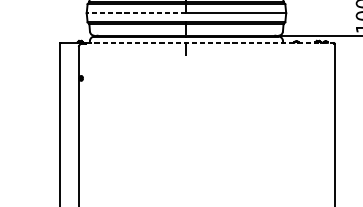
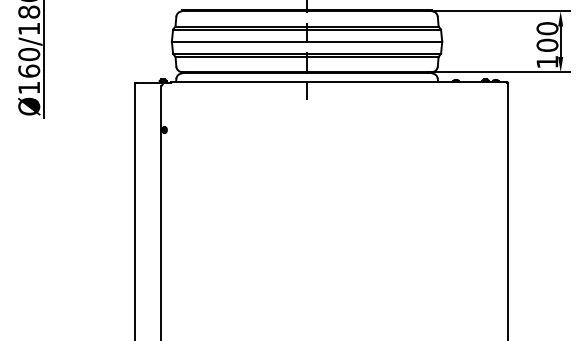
line: (136, 13) -> (239, 41), dashed -> solid
line: (209, 42) -> (338, 81), dashed -> solid

